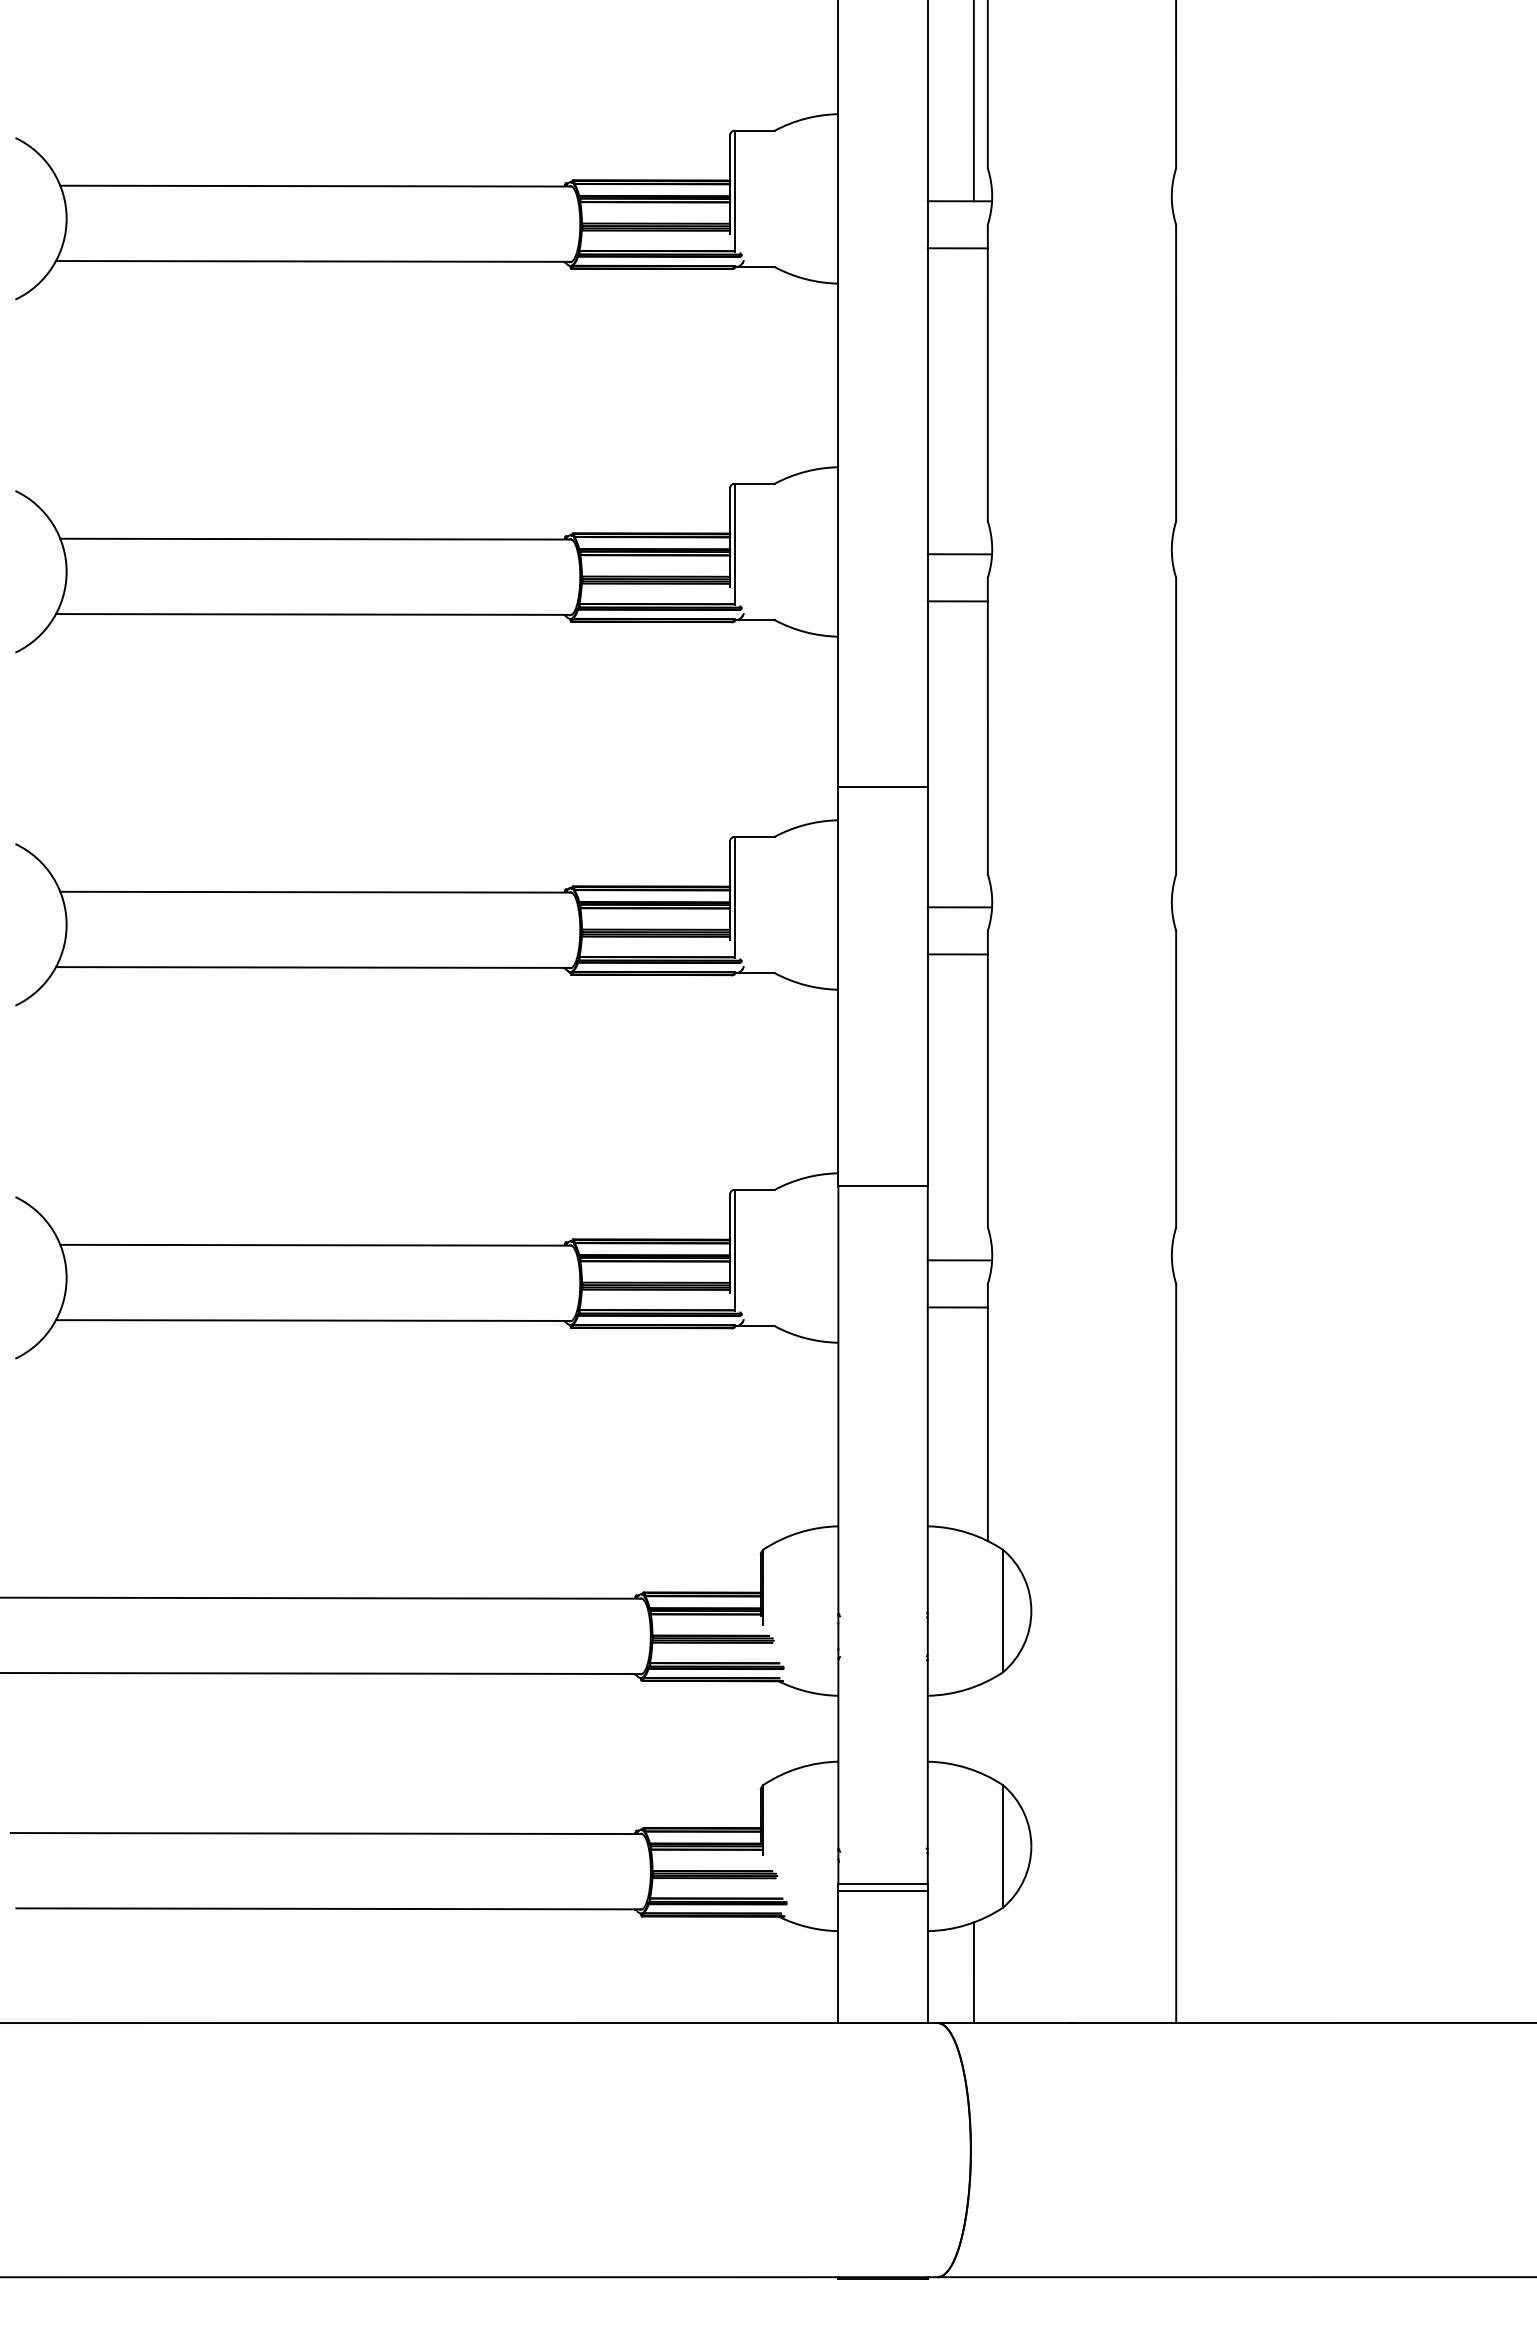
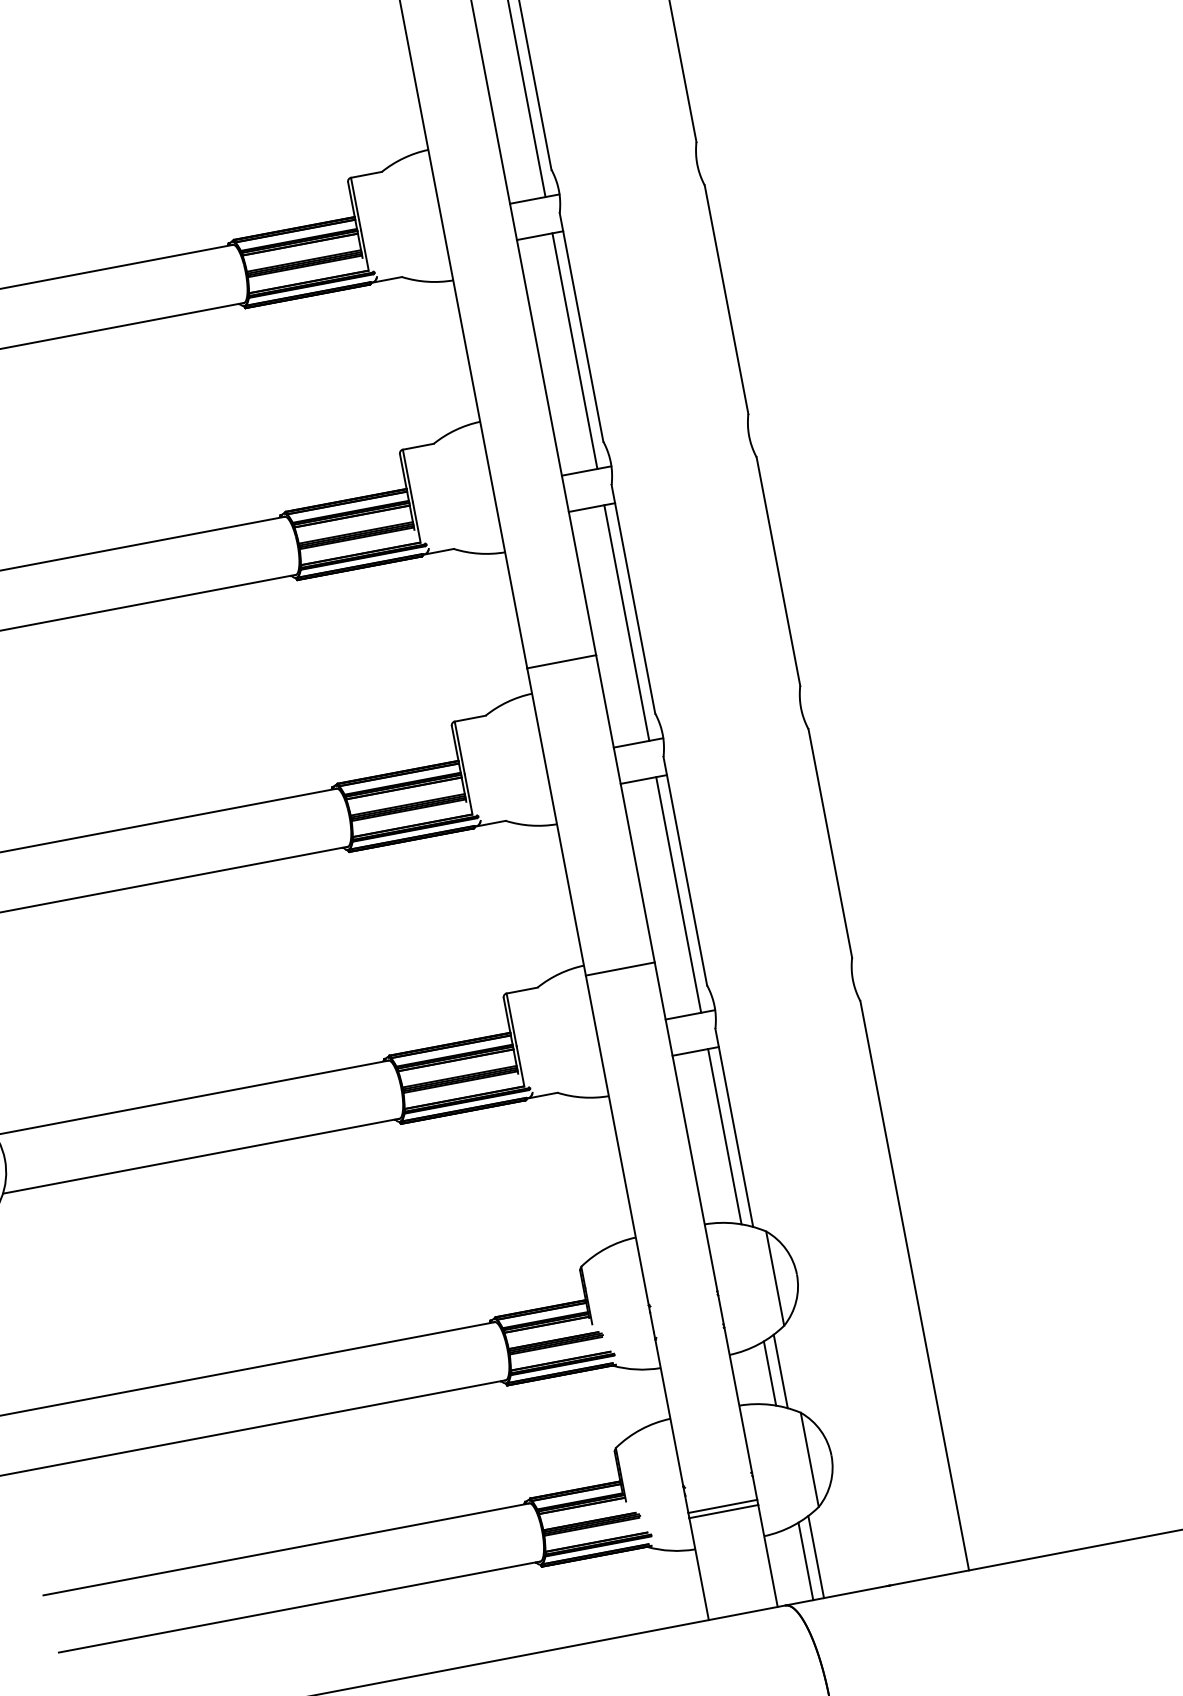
line: (973, 401) -> (574, 351), added
line: (973, 754) -> (626, 623), added
line: (973, 1107) -> (678, 895), added
line: (973, 1421) -> (724, 1136), added
line: (973, 1728) -> (769, 1373), added
line: (987, 1728) -> (780, 1371), added
line: (987, 1969) -> (815, 1556), added

